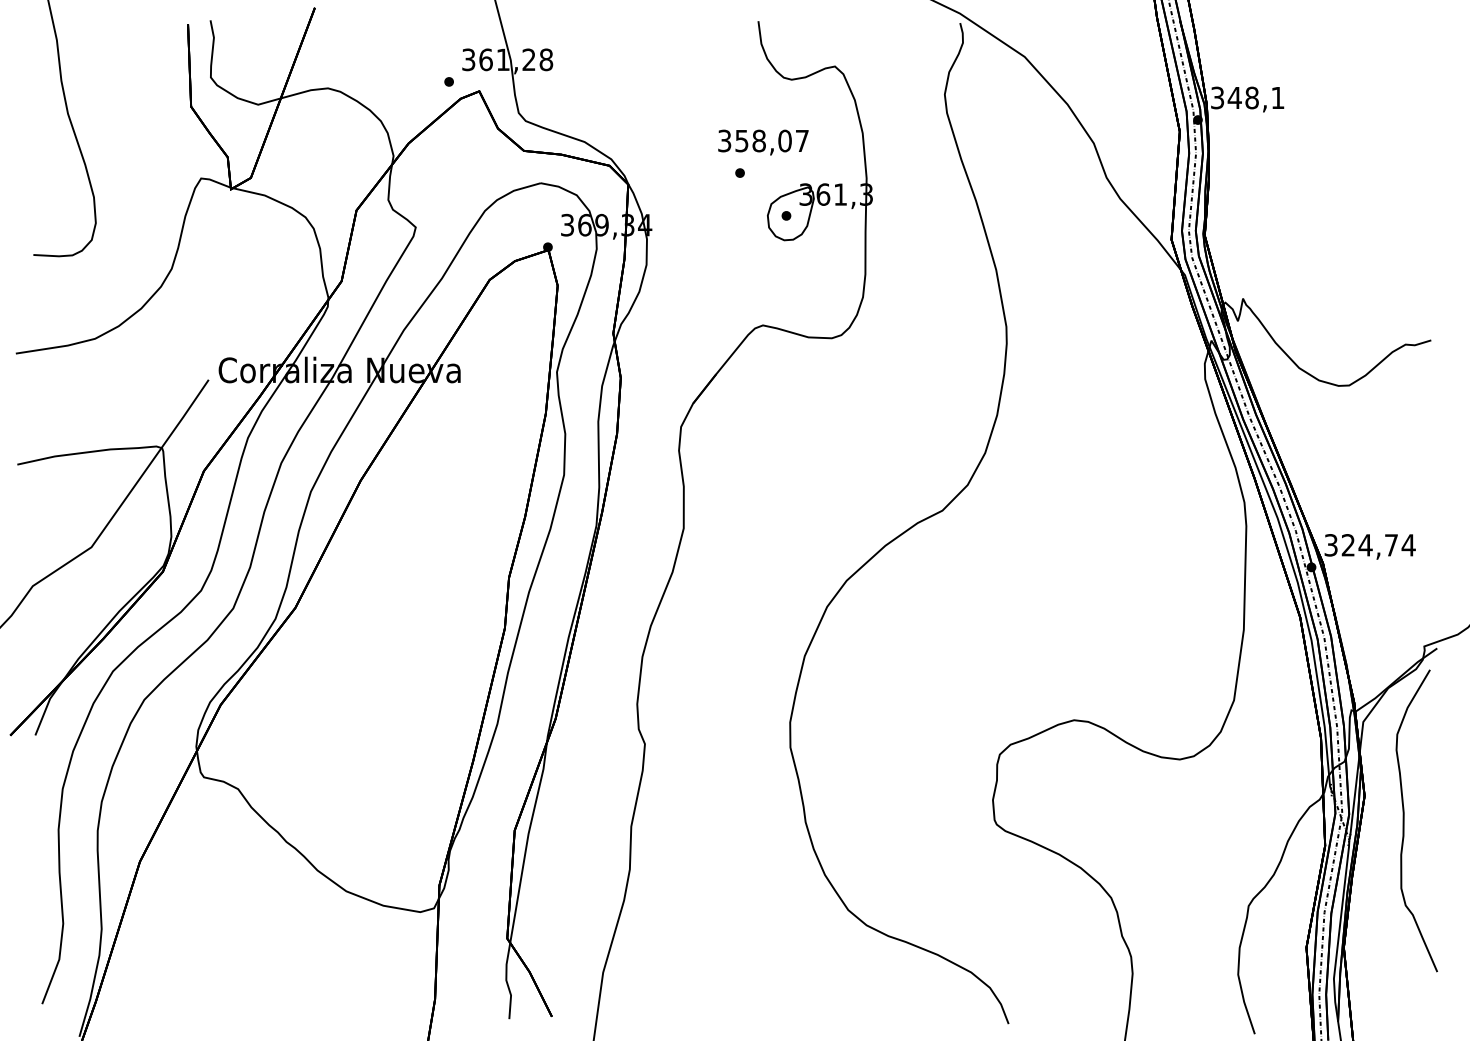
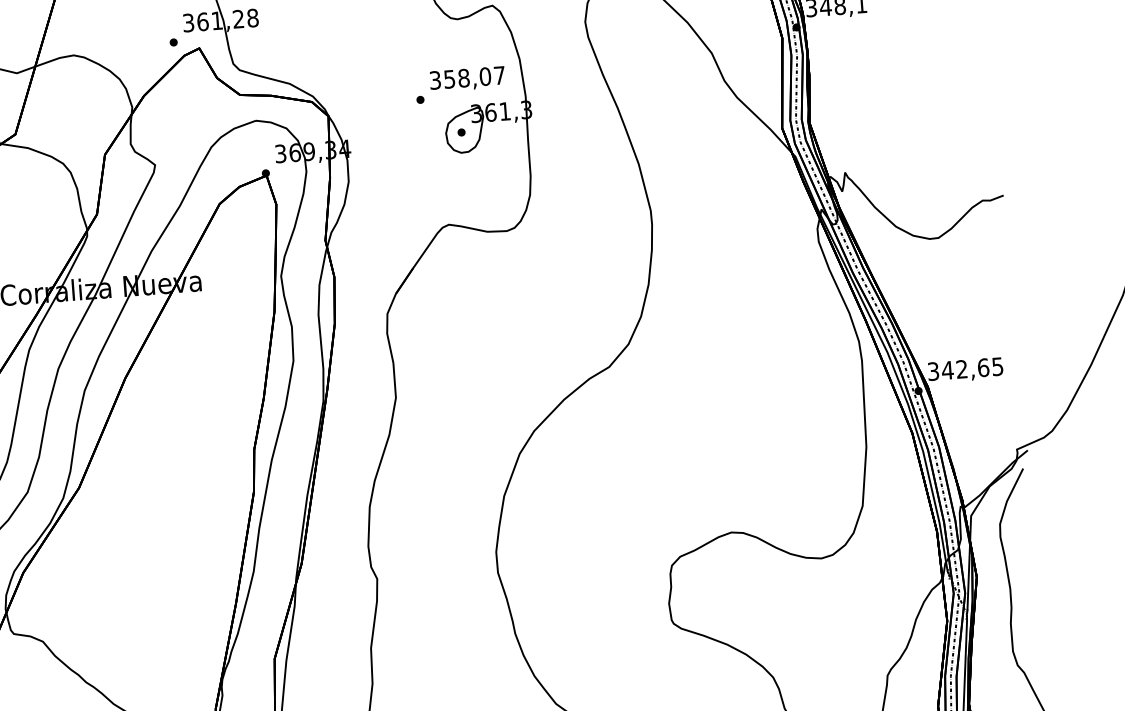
text: (763, 142) -> (467, 79), moved
text: (1378, 545) -> (972, 368), 324,74 -> 342,65

